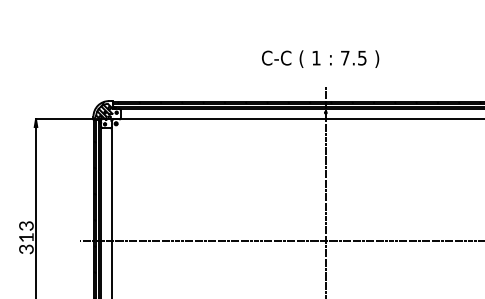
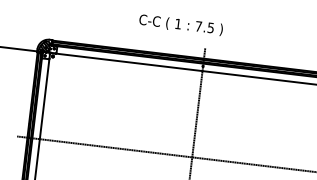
text: (320, 58) -> (181, 24), moved

